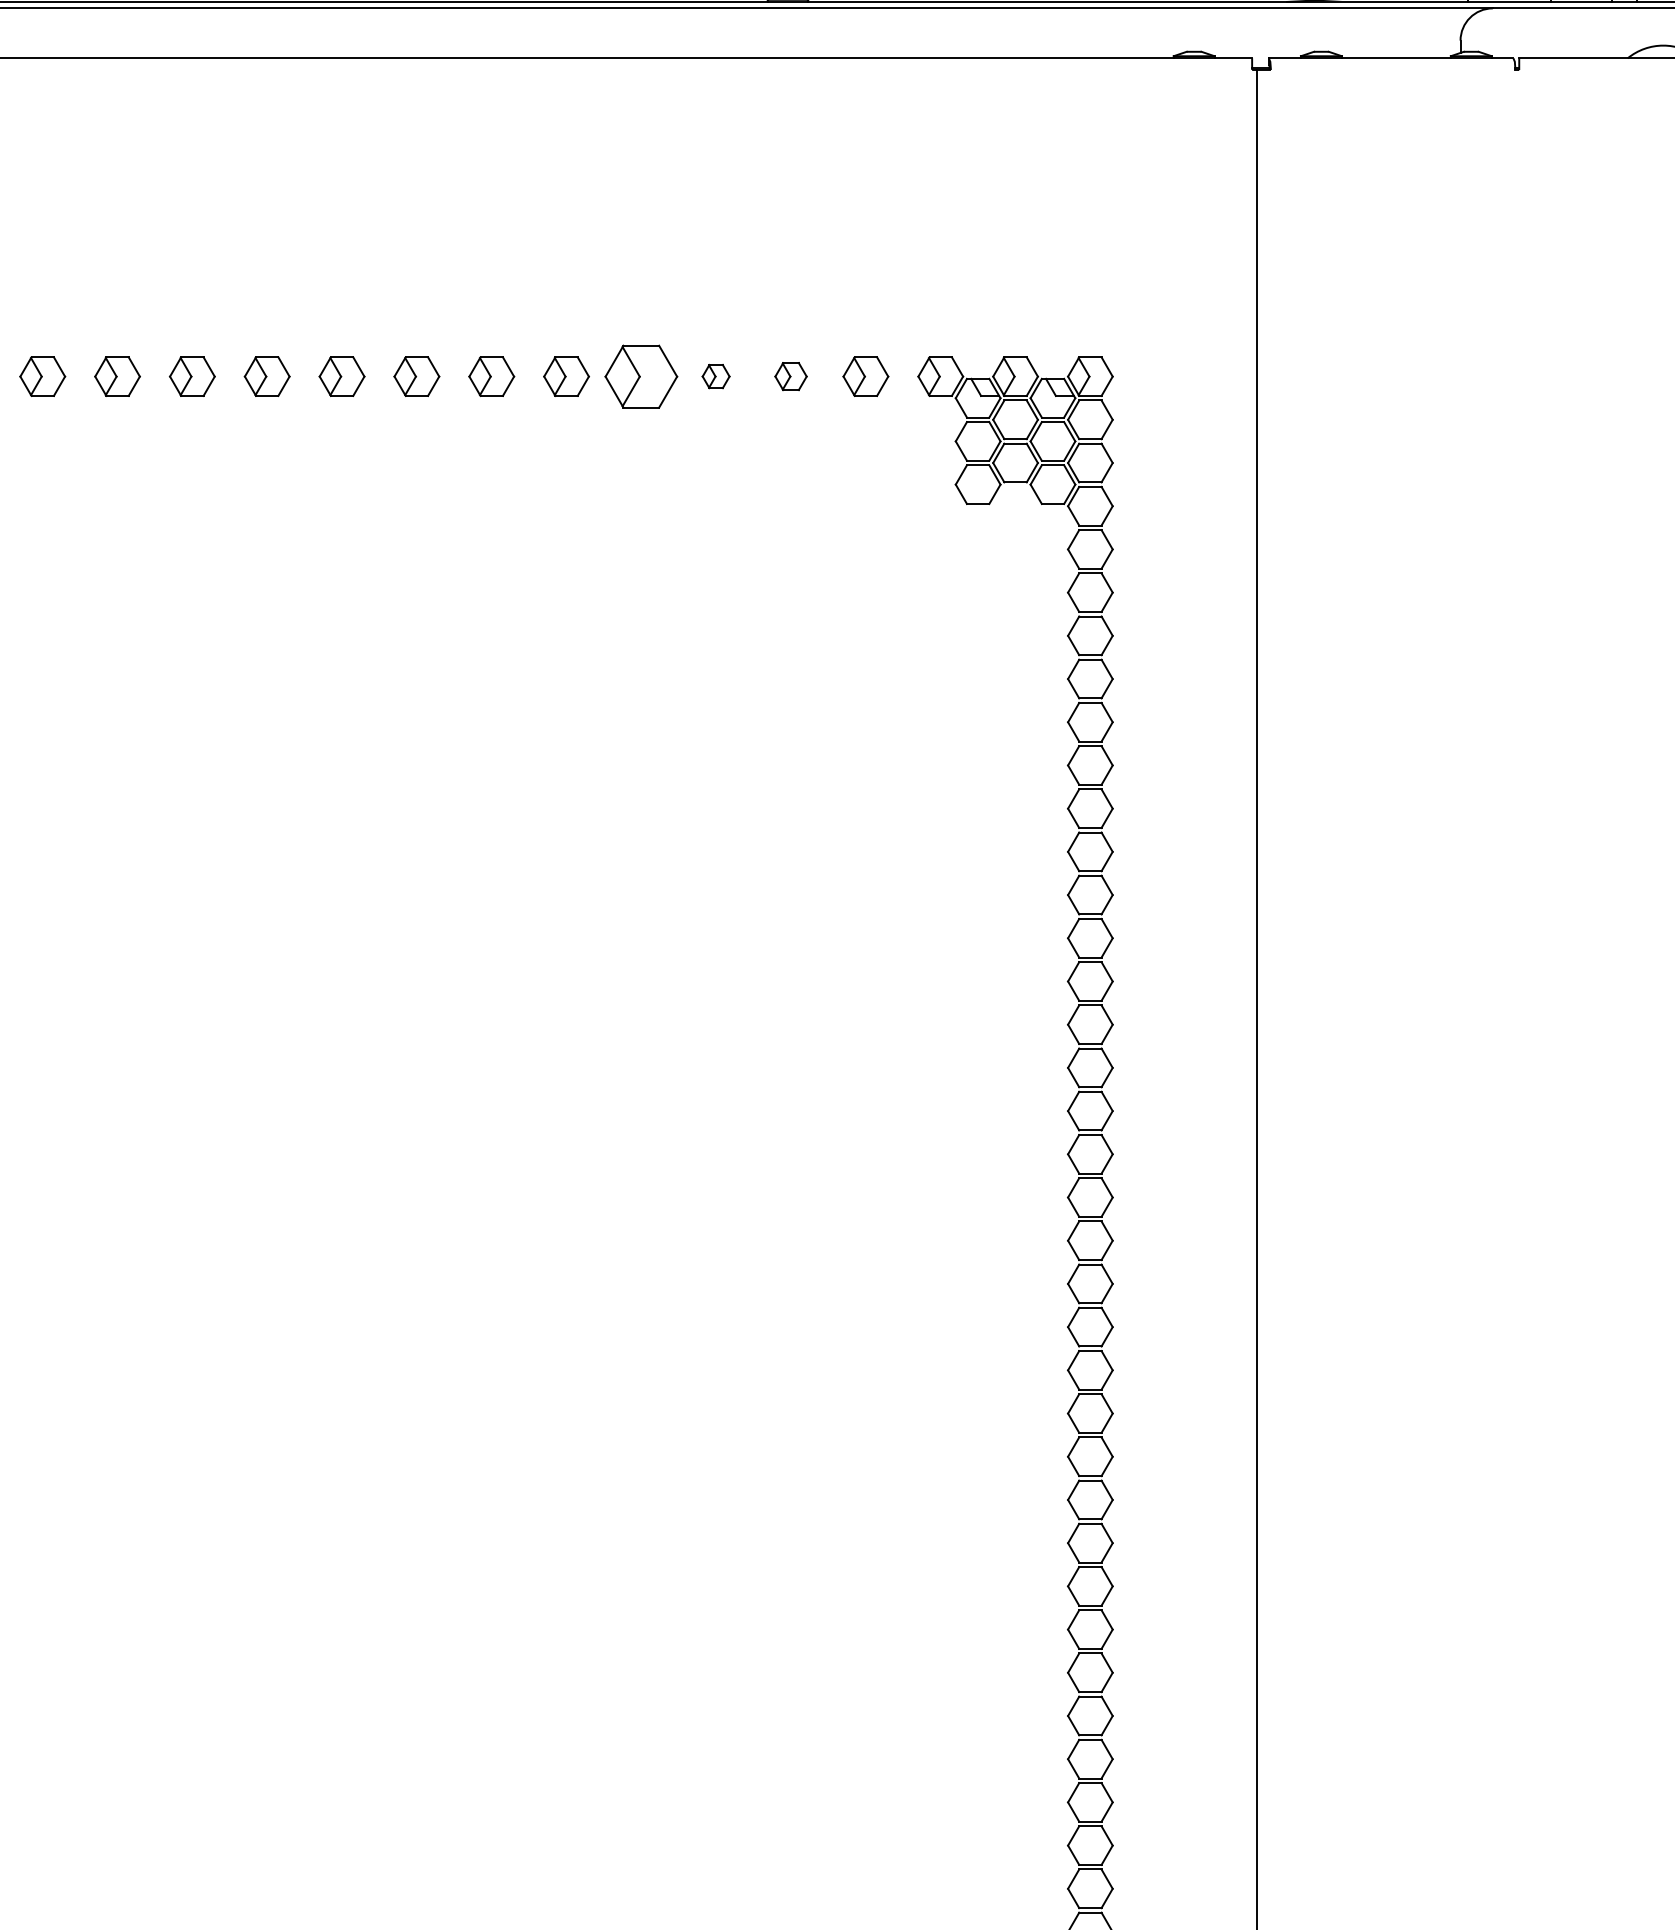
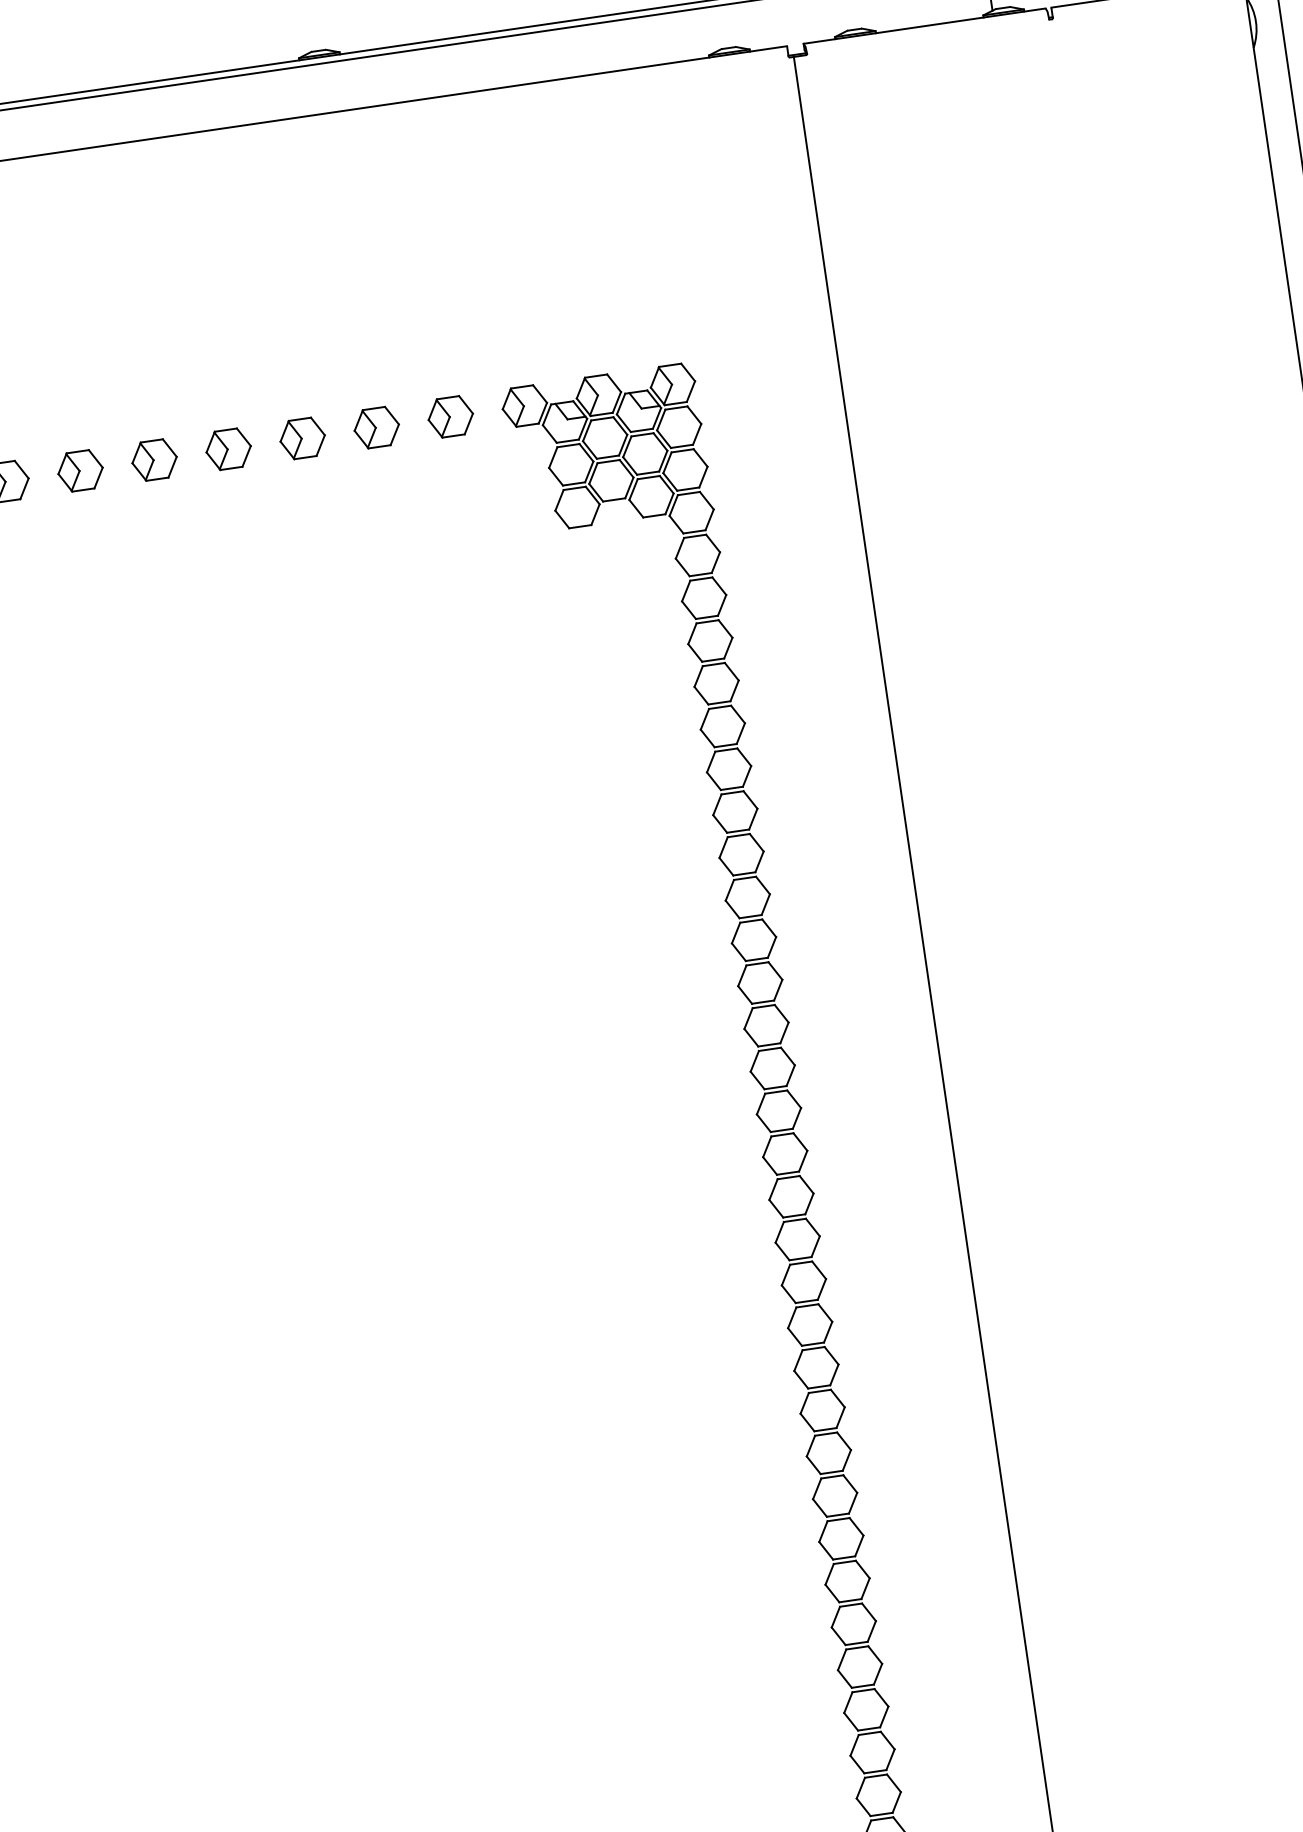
part: (641, 376) -> (228, 449), size x0.62
part: (715, 376) -> (301, 438), size x1.67
part: (790, 376) -> (376, 427), size x1.43

